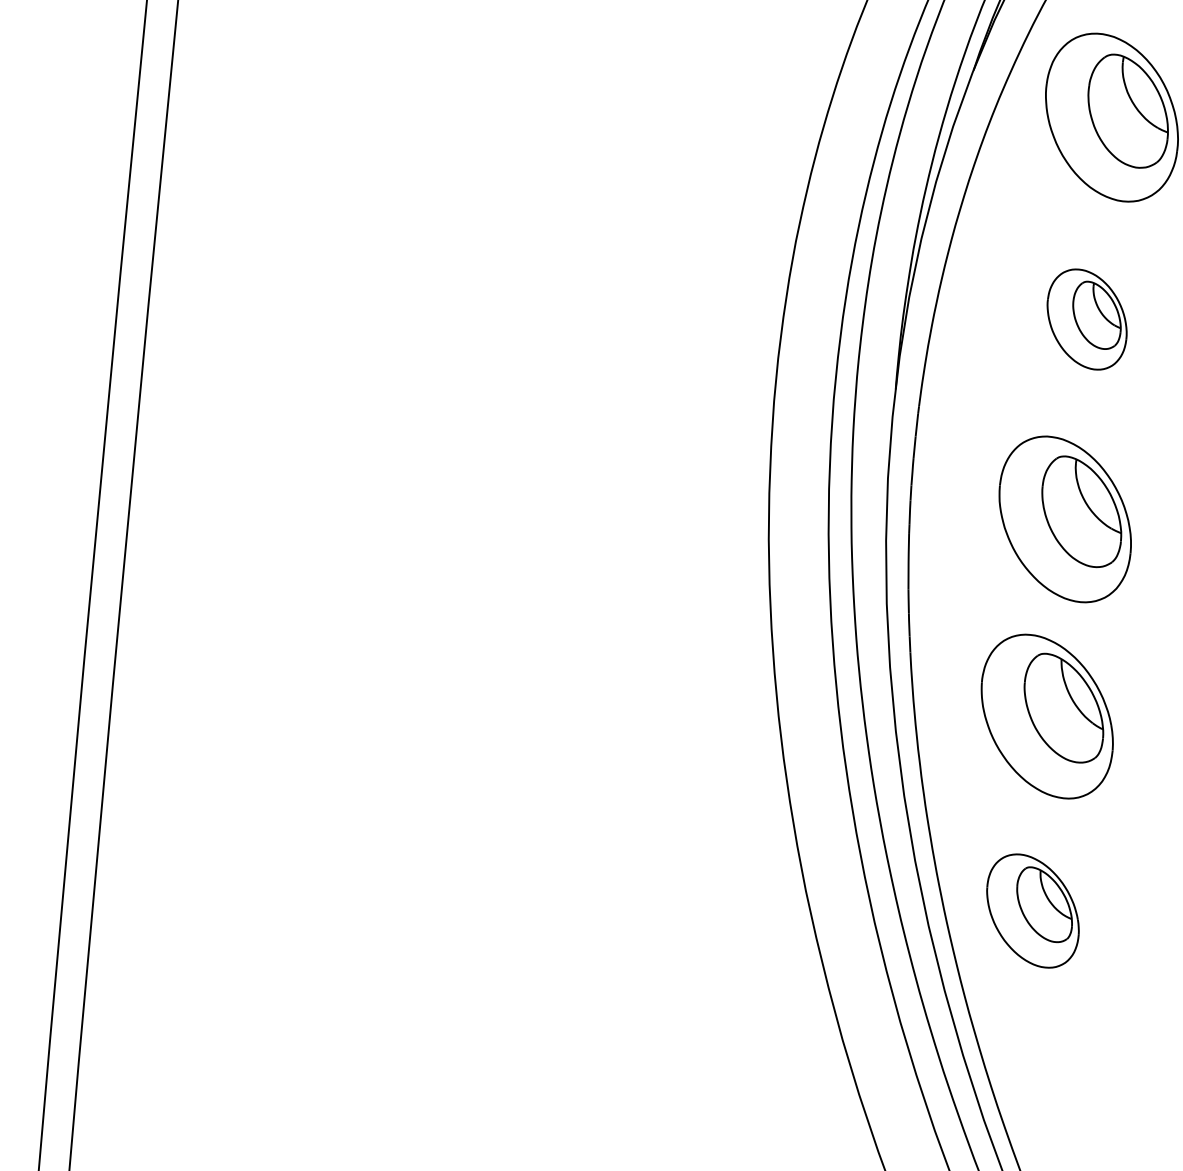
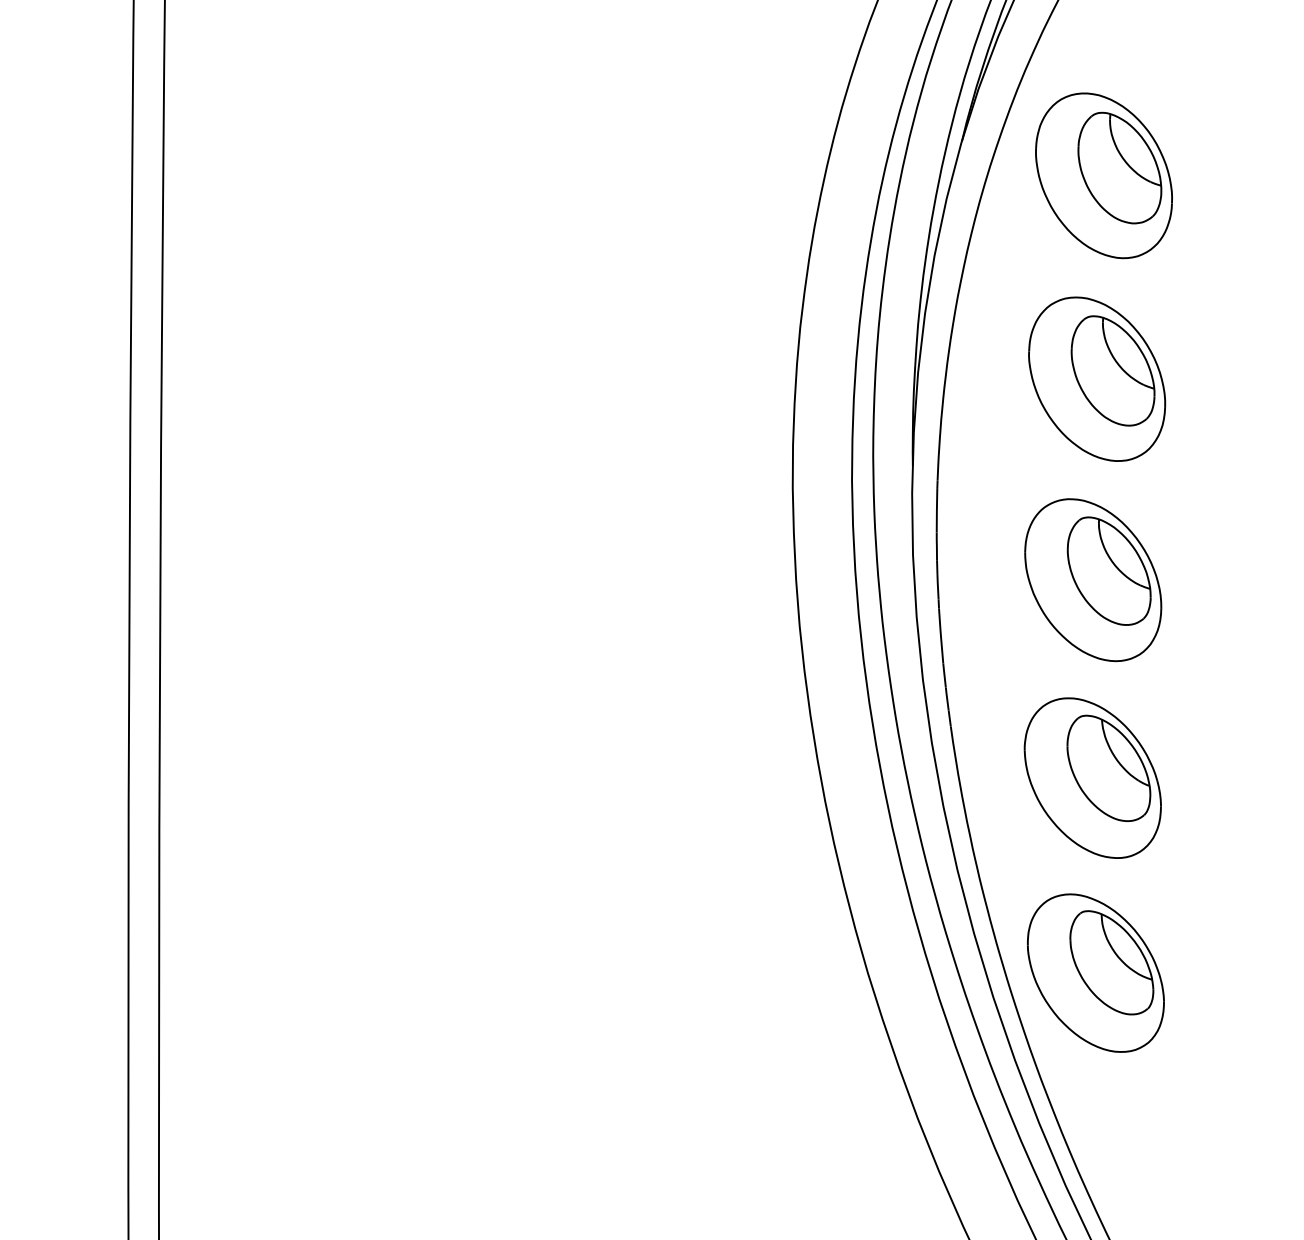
part: (1087, 318) -> (1097, 378), size x1.67
part: (1032, 910) -> (1095, 972), size x1.43

